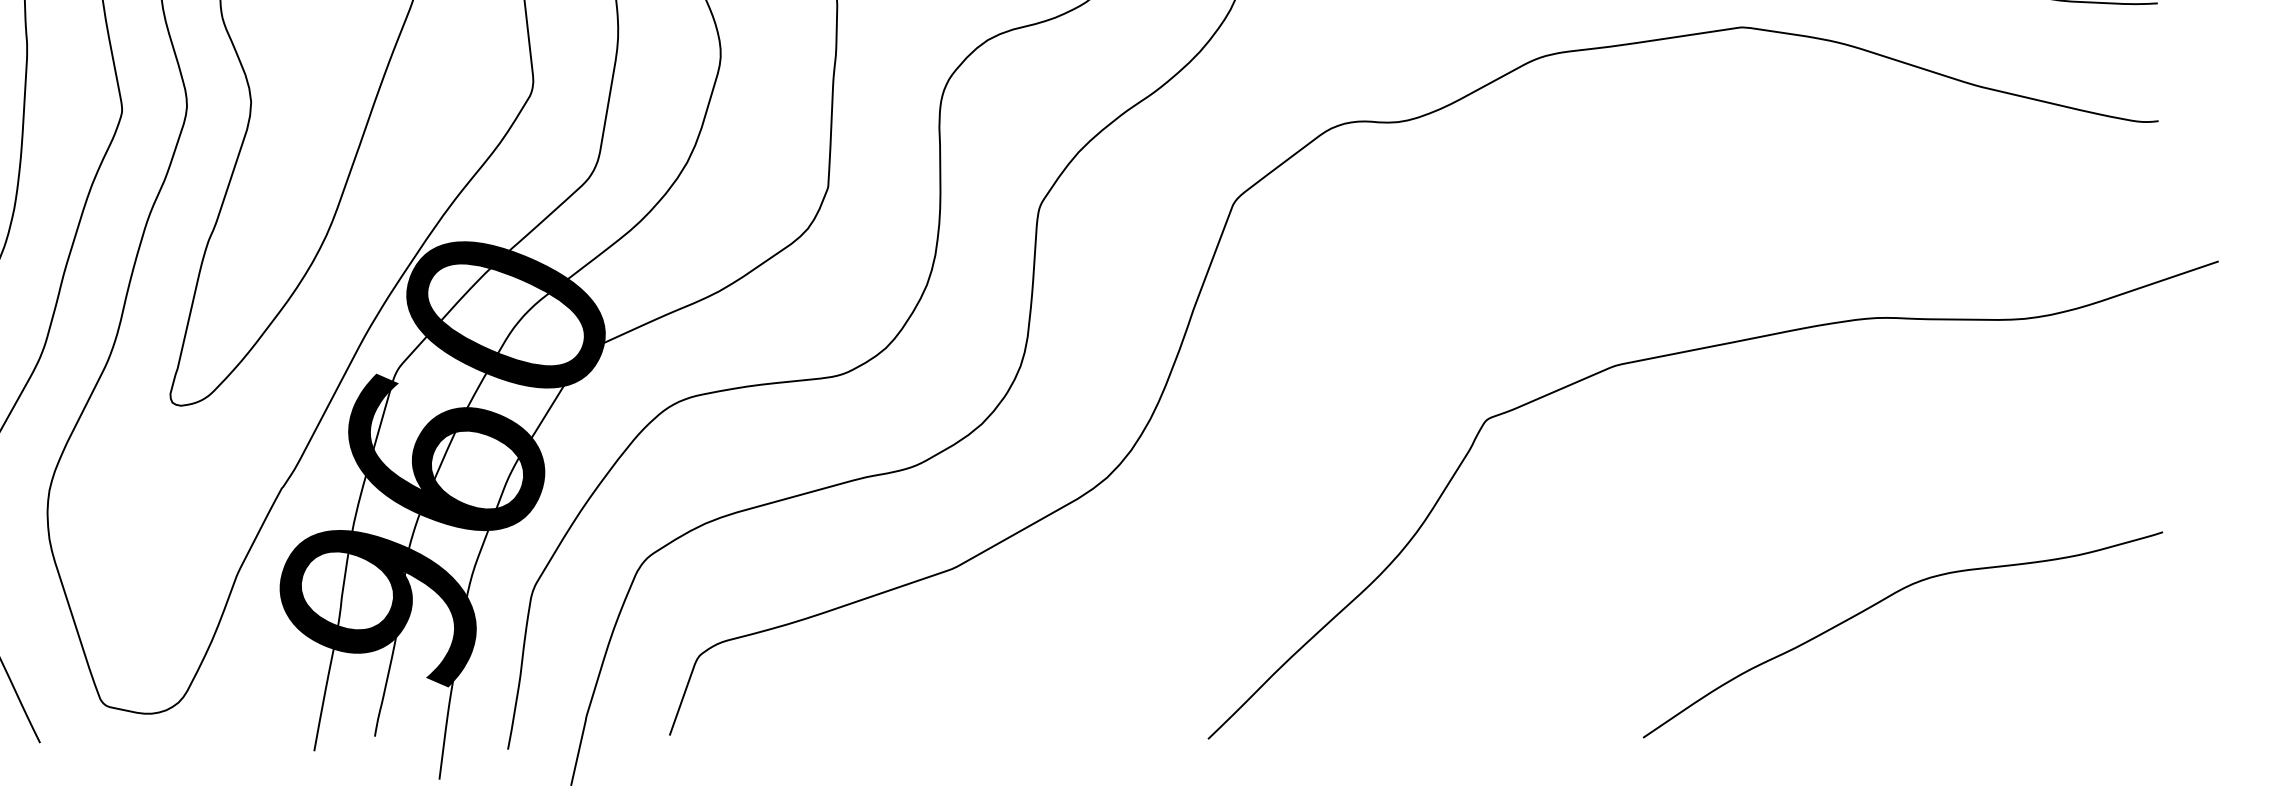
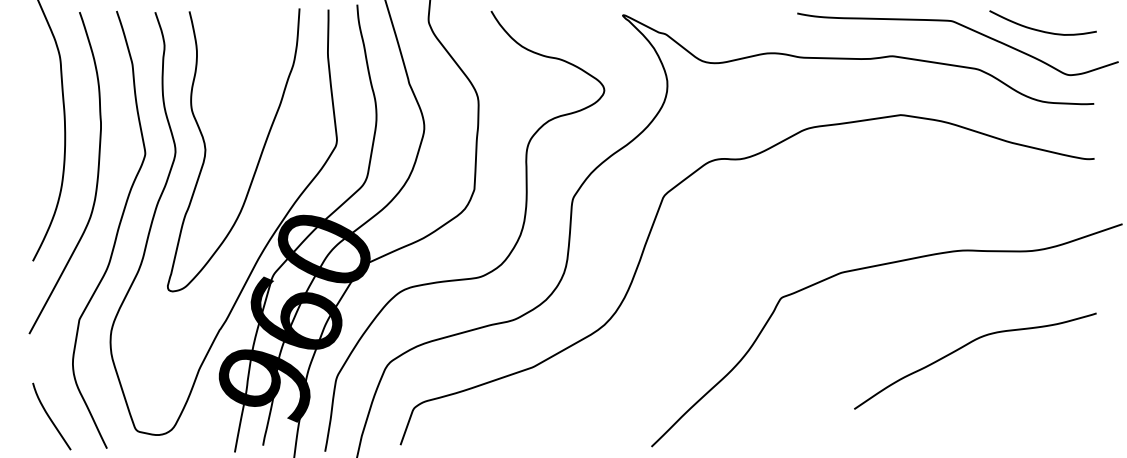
curve: (1885, 601) -> (967, 345), moved

